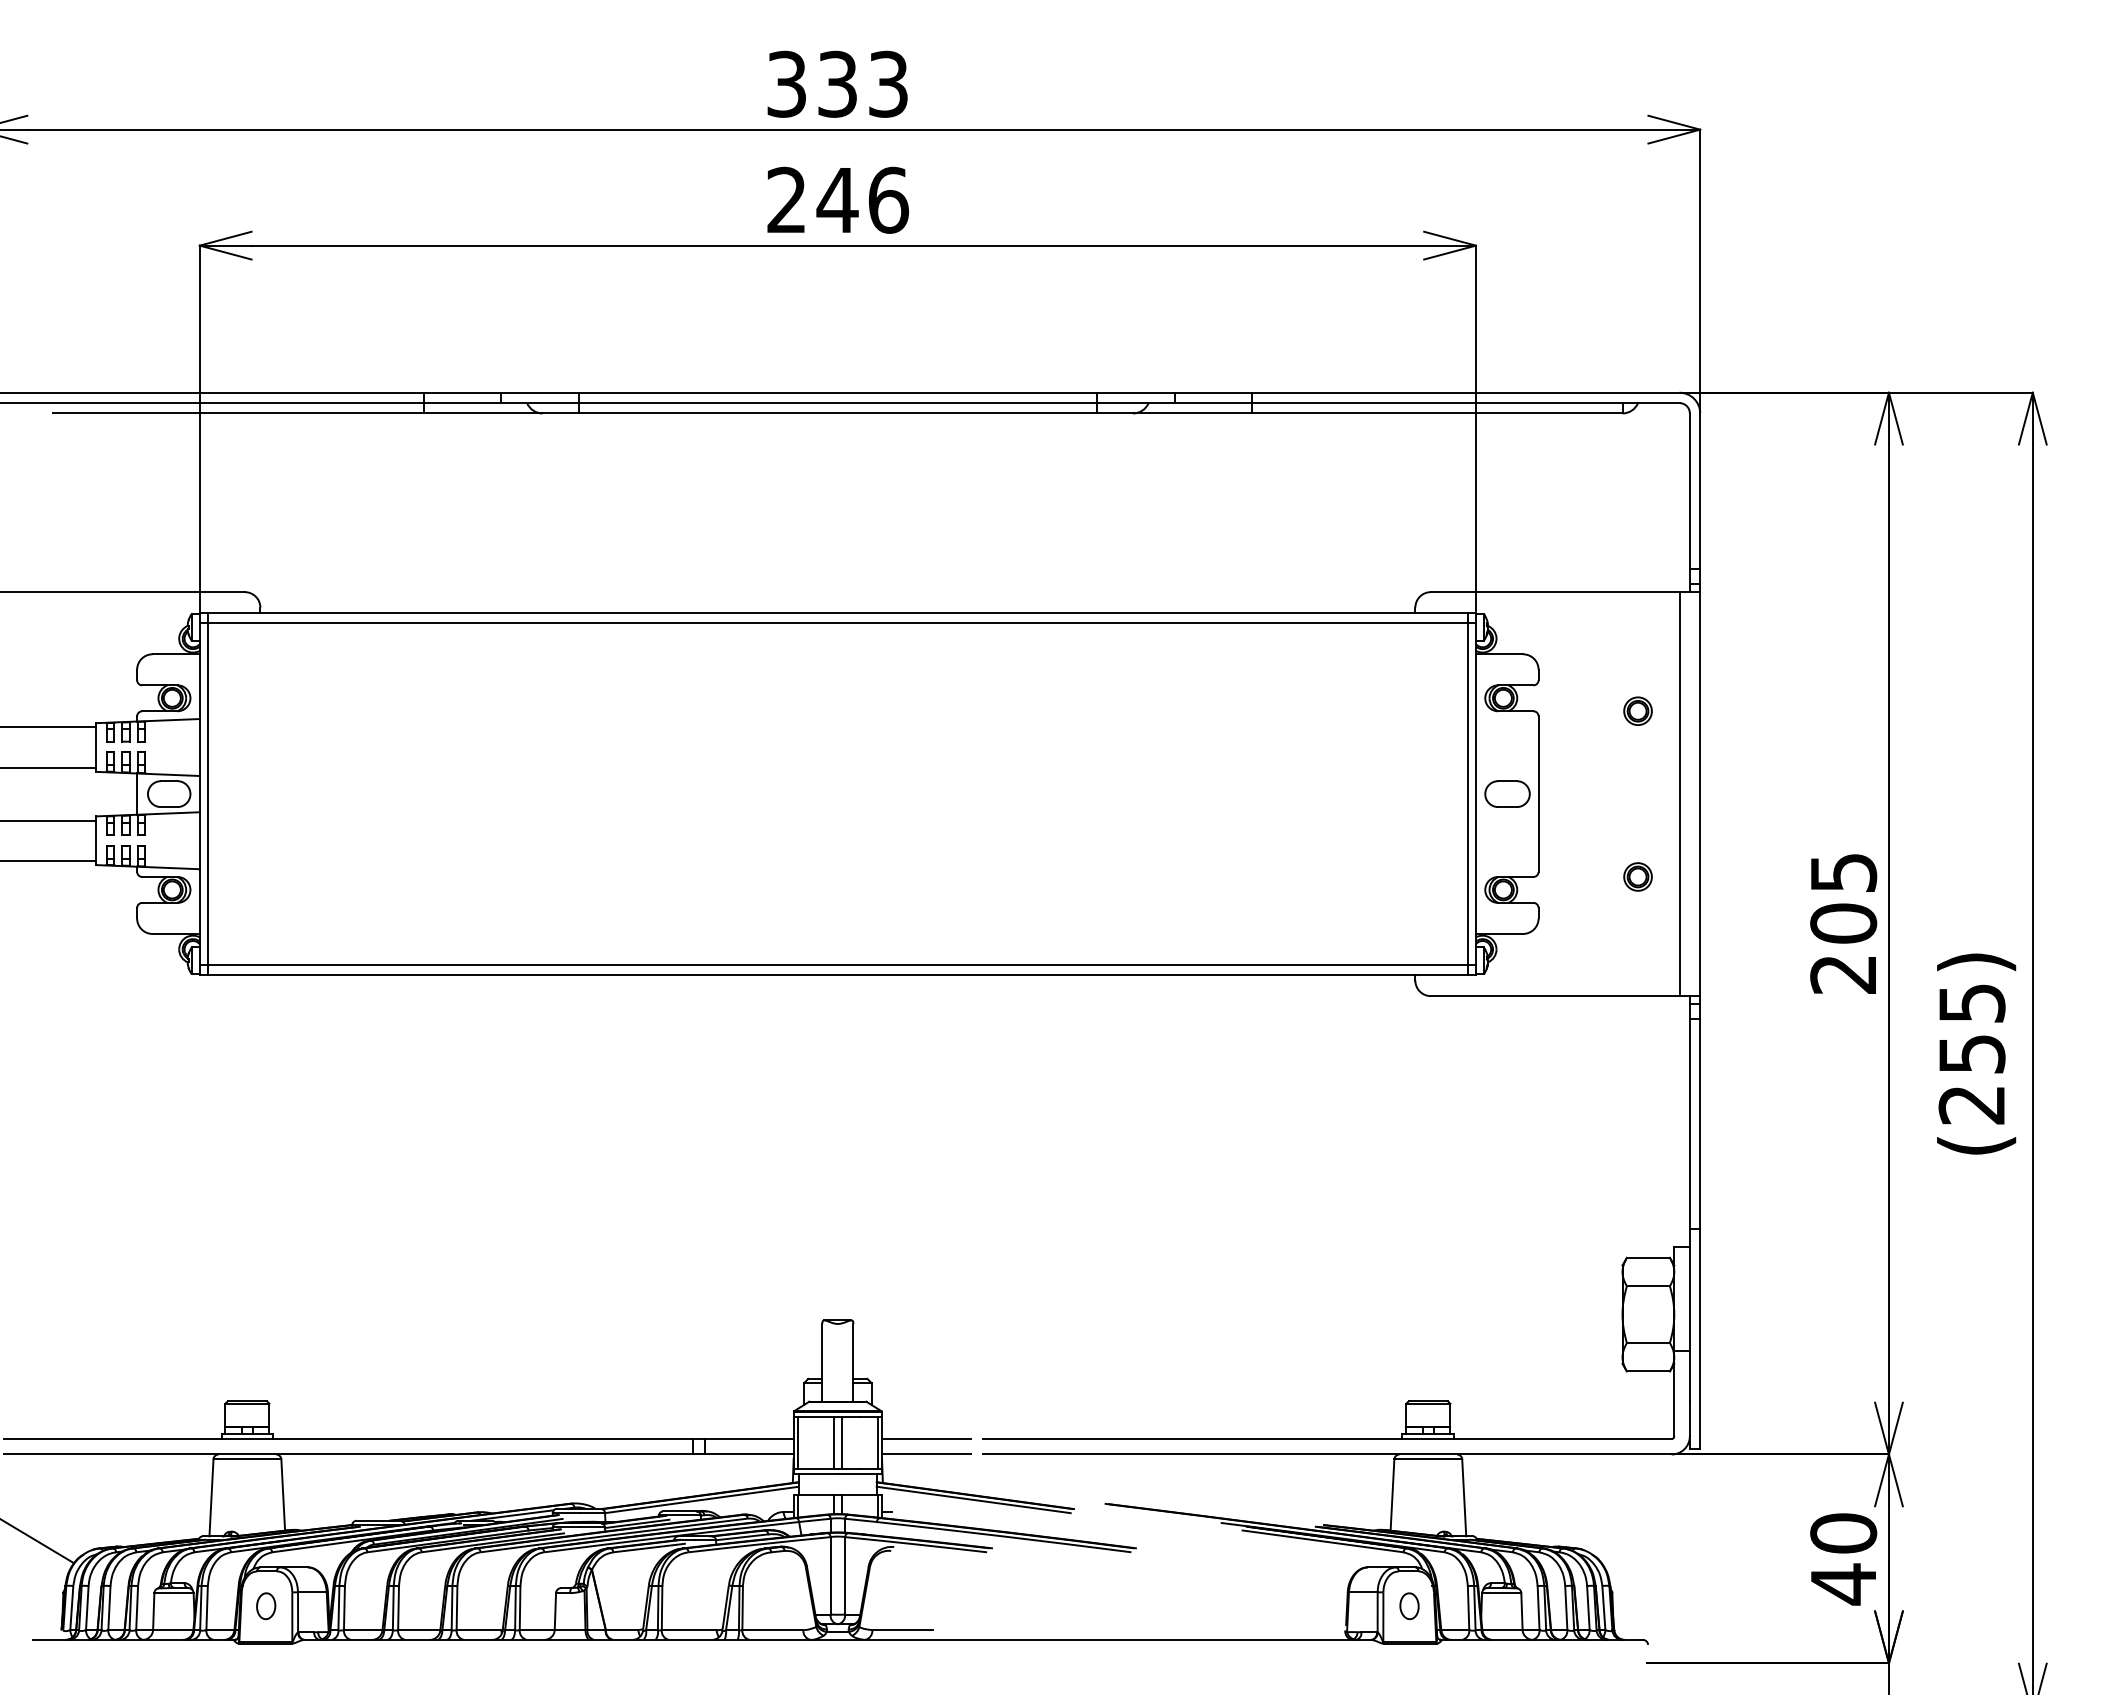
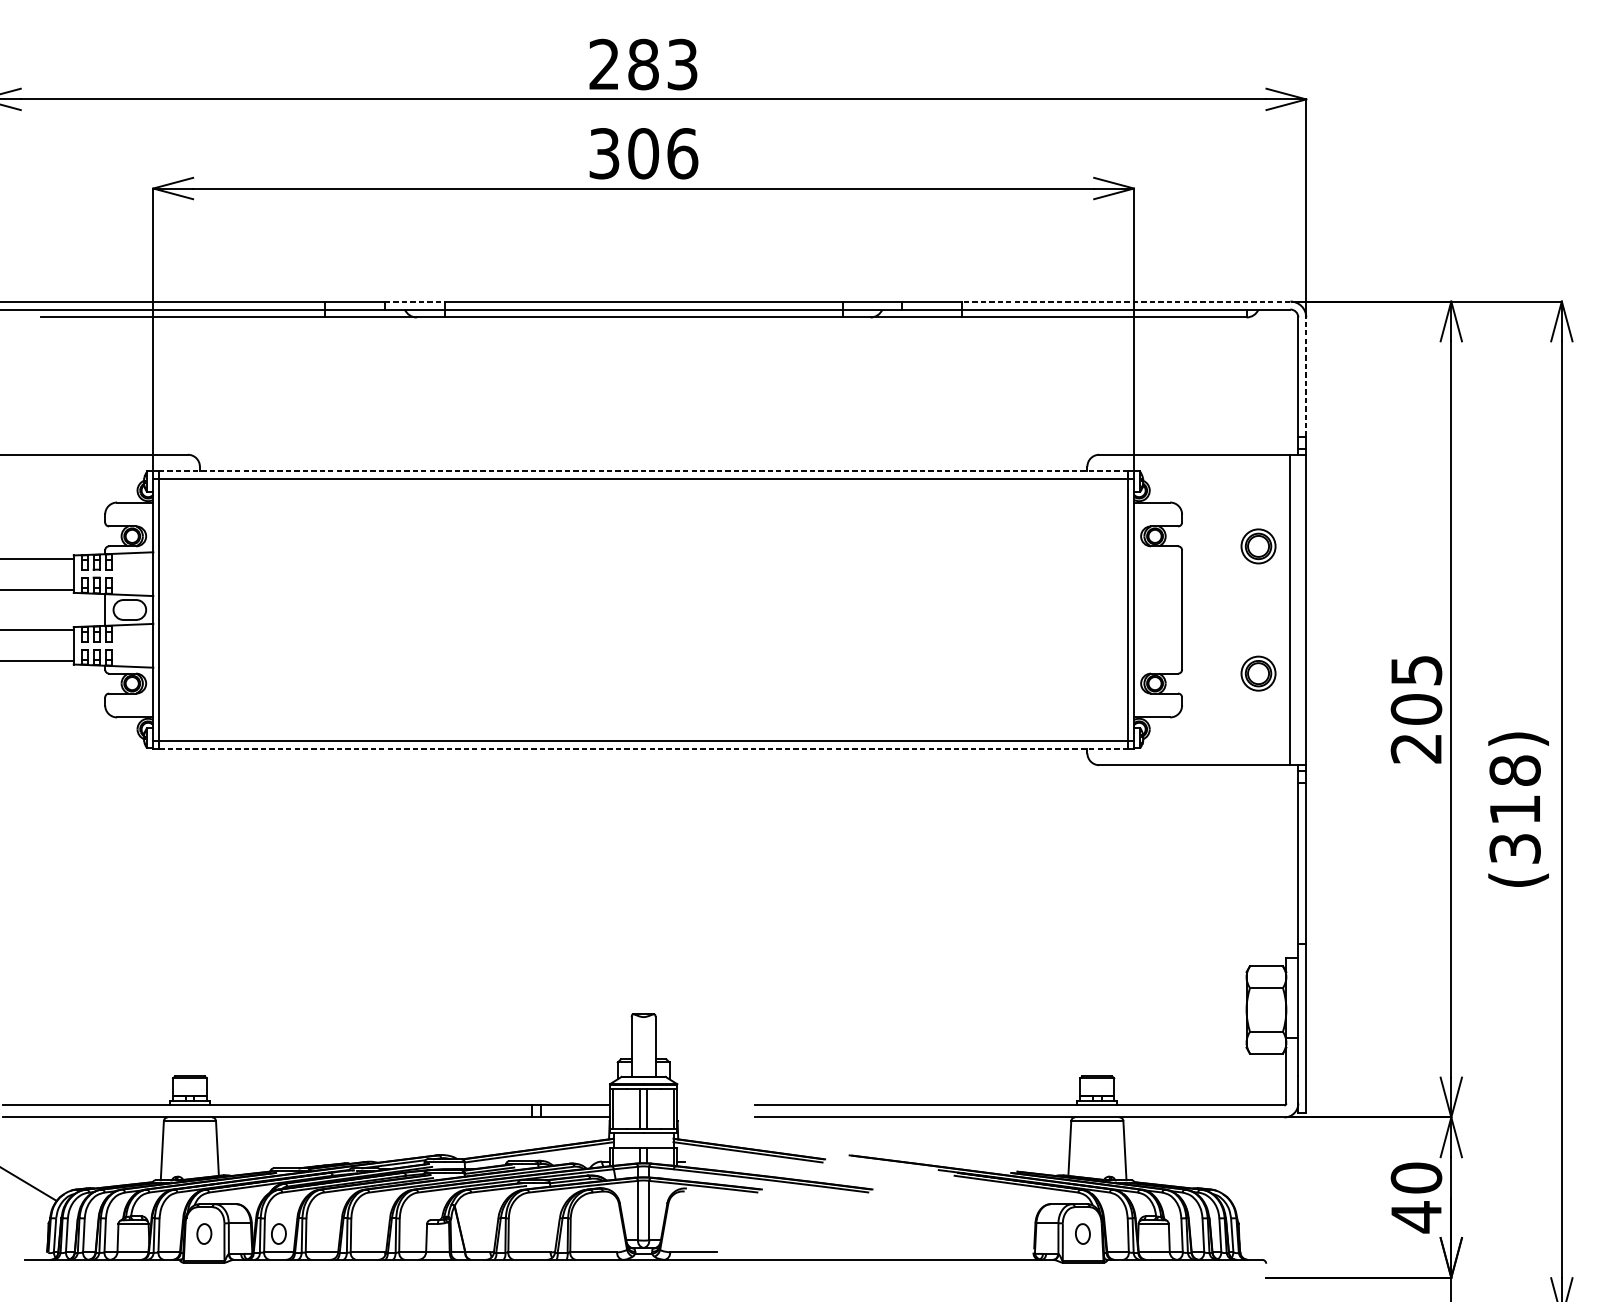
text: (812, 83) -> (624, 63), 333 -> 283
text: (812, 199) -> (624, 153), 246 -> 306
line: (540, 392) -> (415, 301), solid -> dashed
line: (1465, 392) -> (1125, 301), solid -> dashed
line: (1700, 491) -> (1306, 377), solid -> dashed
line: (837, 612) -> (643, 470), solid -> dashed
part: (1637, 710) -> (1258, 545), size x1.6
part: (1507, 793) -> (1158, 609), removed
part: (1637, 876) -> (1258, 673), size x1.6
line: (838, 975) -> (644, 749), solid -> dashed
text: (1971, 1053) -> (1514, 809), (255) -> (318)
line: (925, 1438) -> (710, 1105), removed
line: (925, 1454) -> (710, 1117), removed
part: (363, 1606) -> (279, 1234), added

